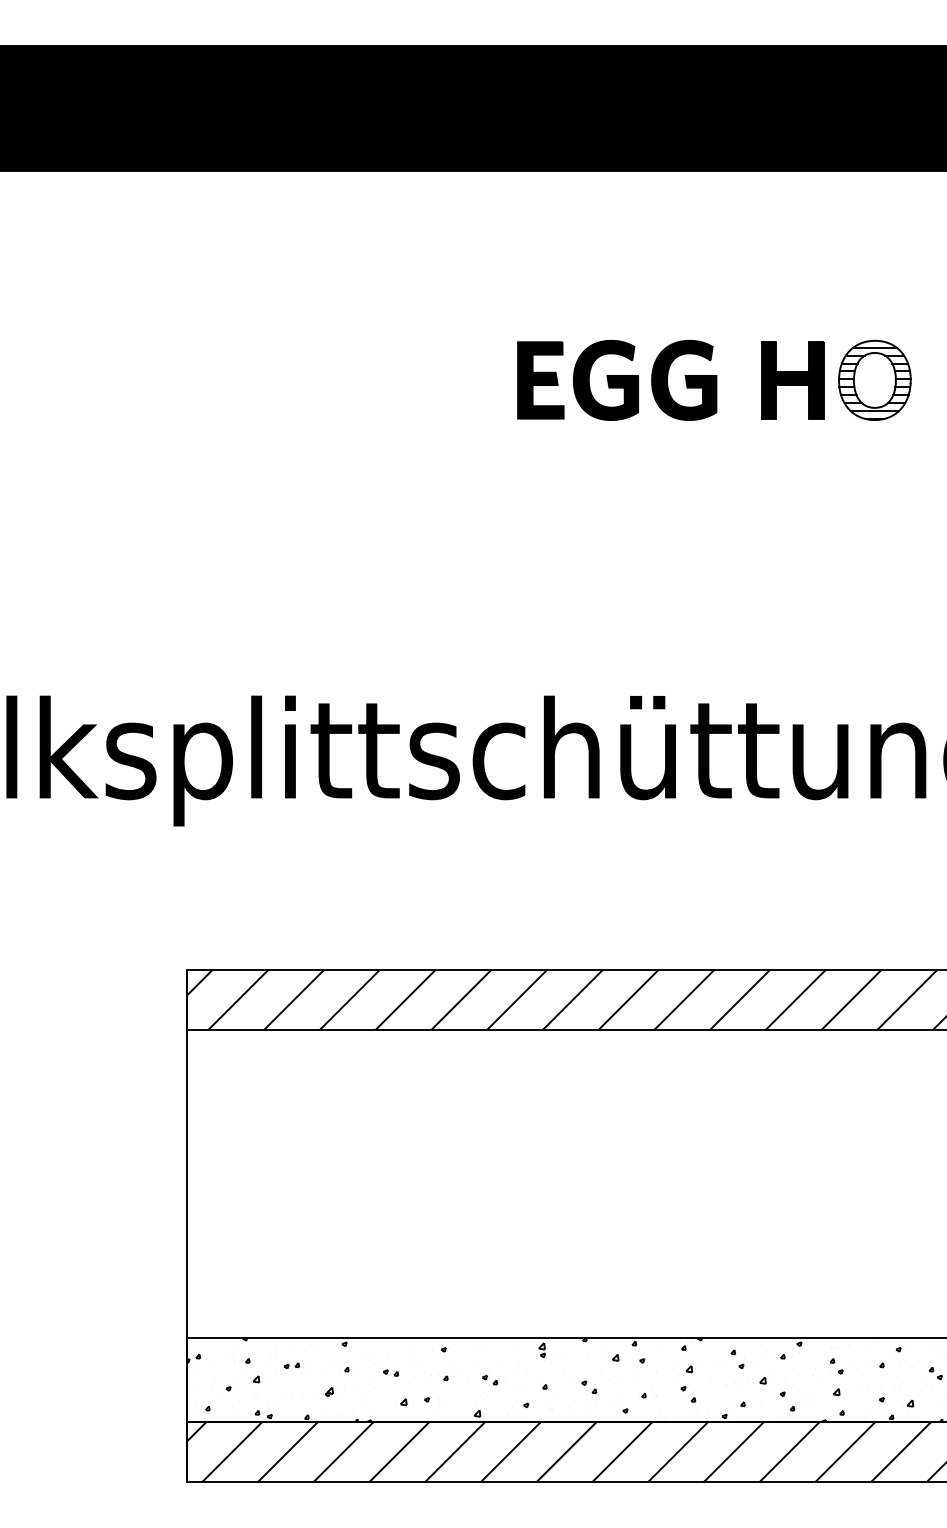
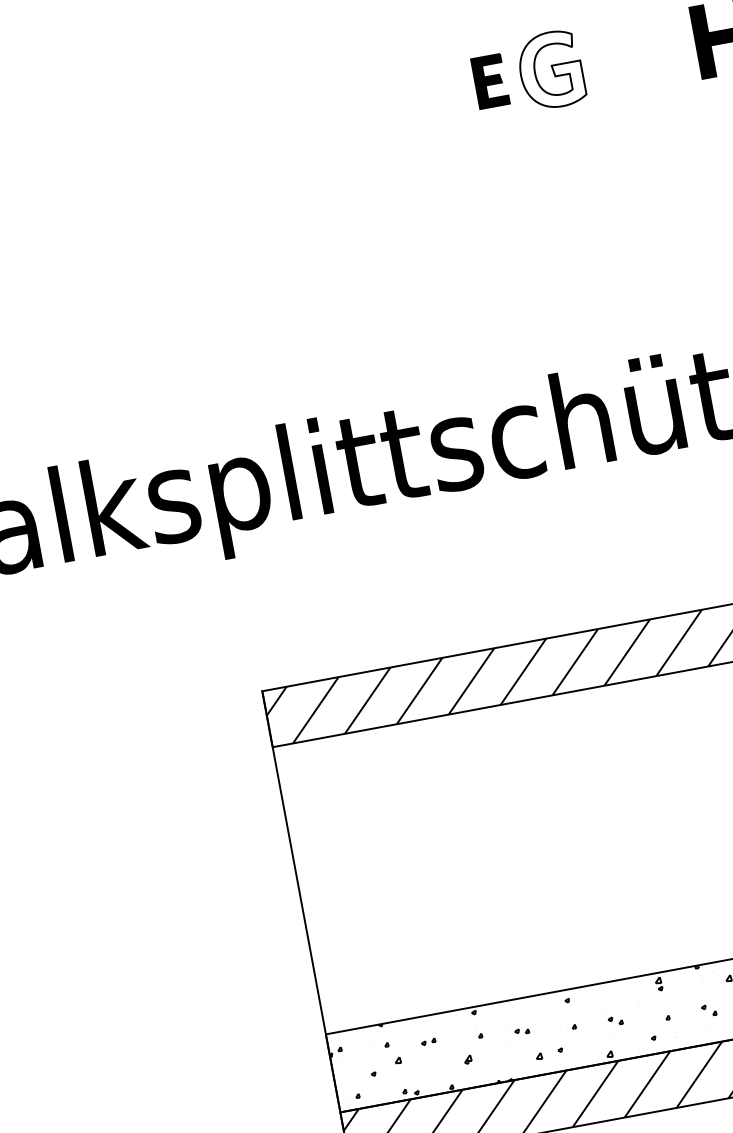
part: (684, 379) -> (623, 55), removed
part: (540, 380) -> (490, 81), size x0.7
fill: (605, 380) -> (550, 70), removed

